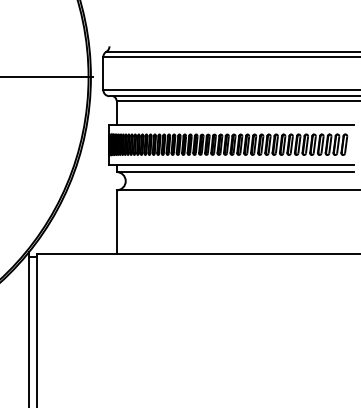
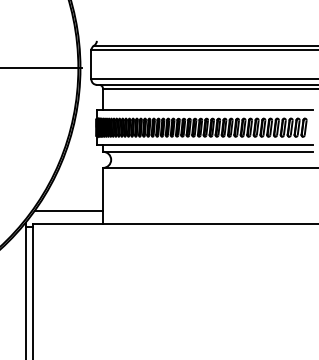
line: (77, 239) -> (68, 211), added

